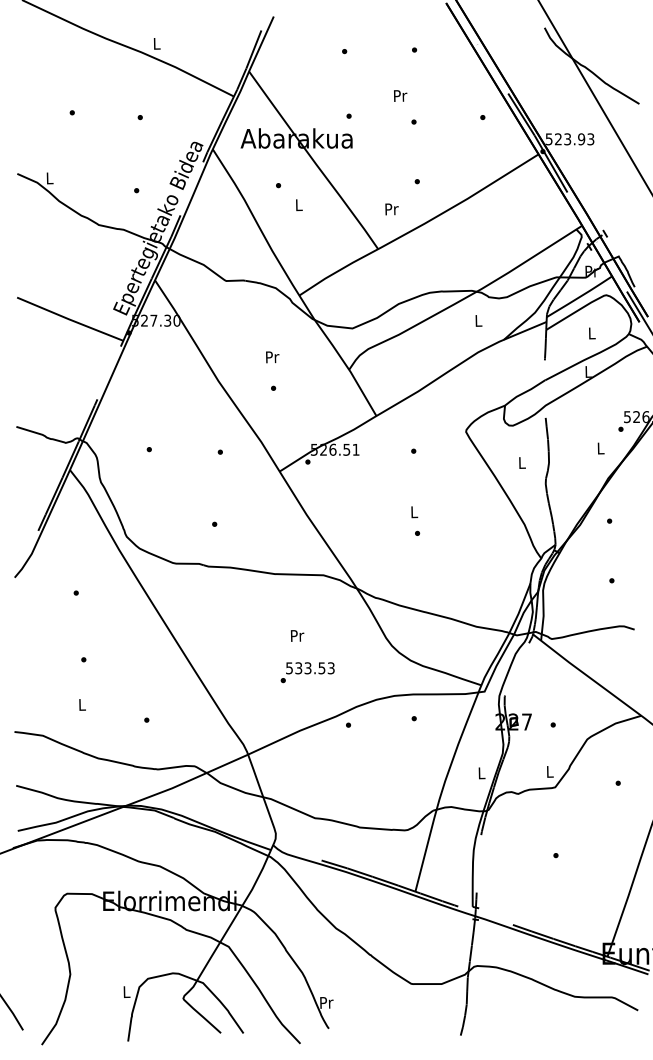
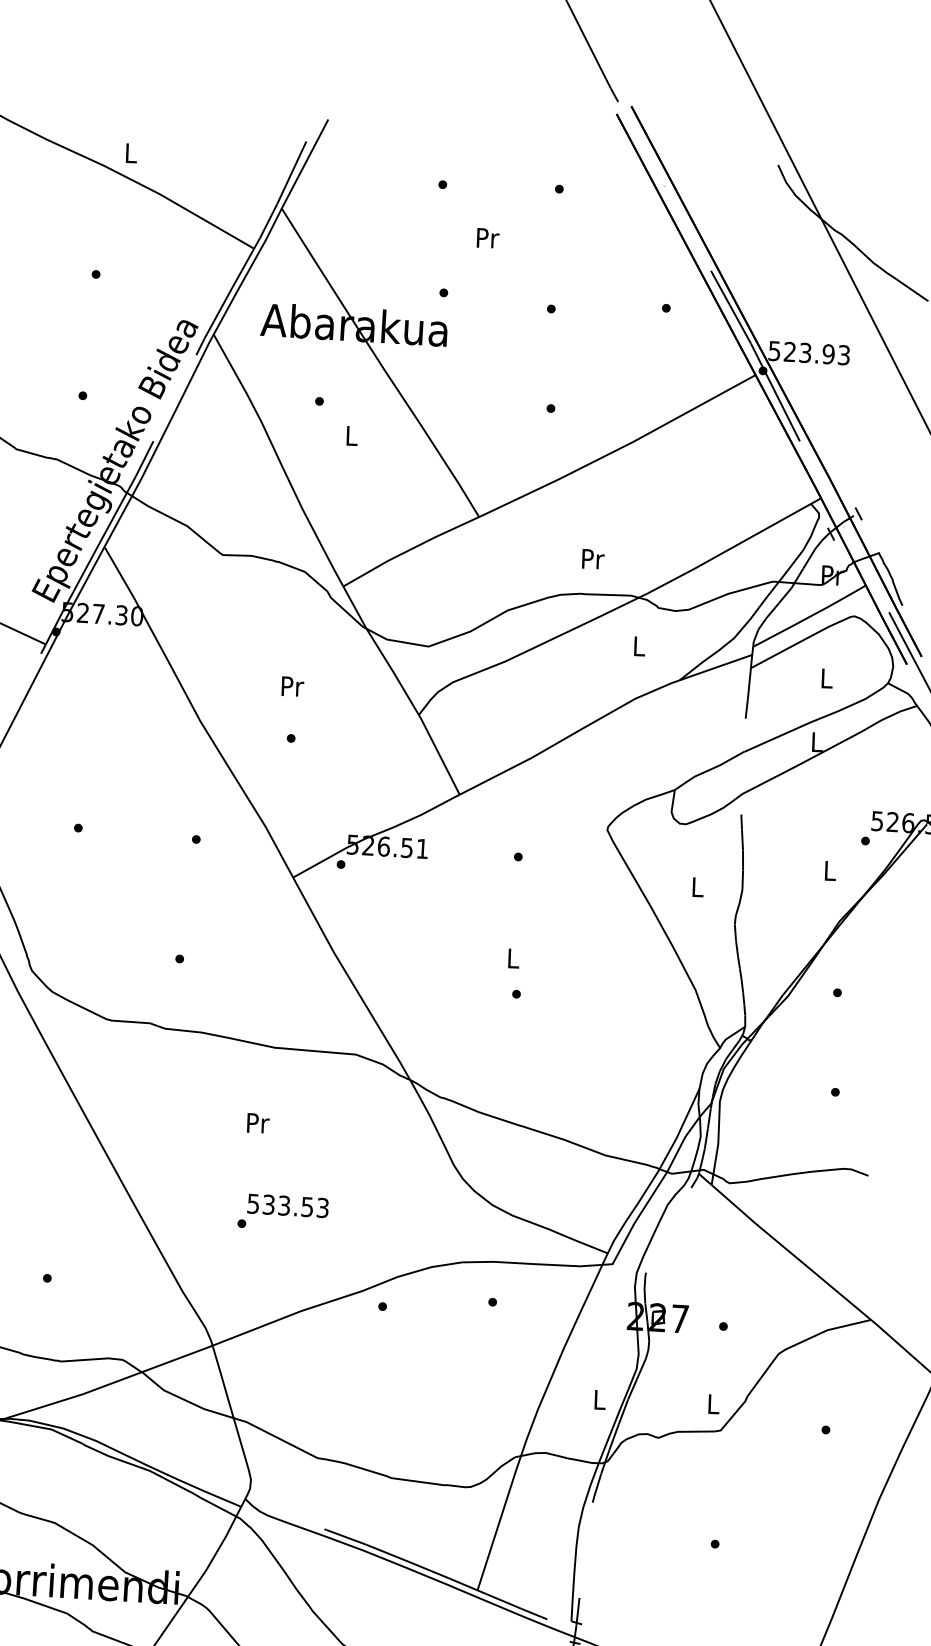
text: (400, 95) -> (487, 237), moved
text: (391, 209) -> (592, 559), moved
text: (297, 635) -> (258, 1122), moved
text: (307, 672) -> (282, 1212), moved

